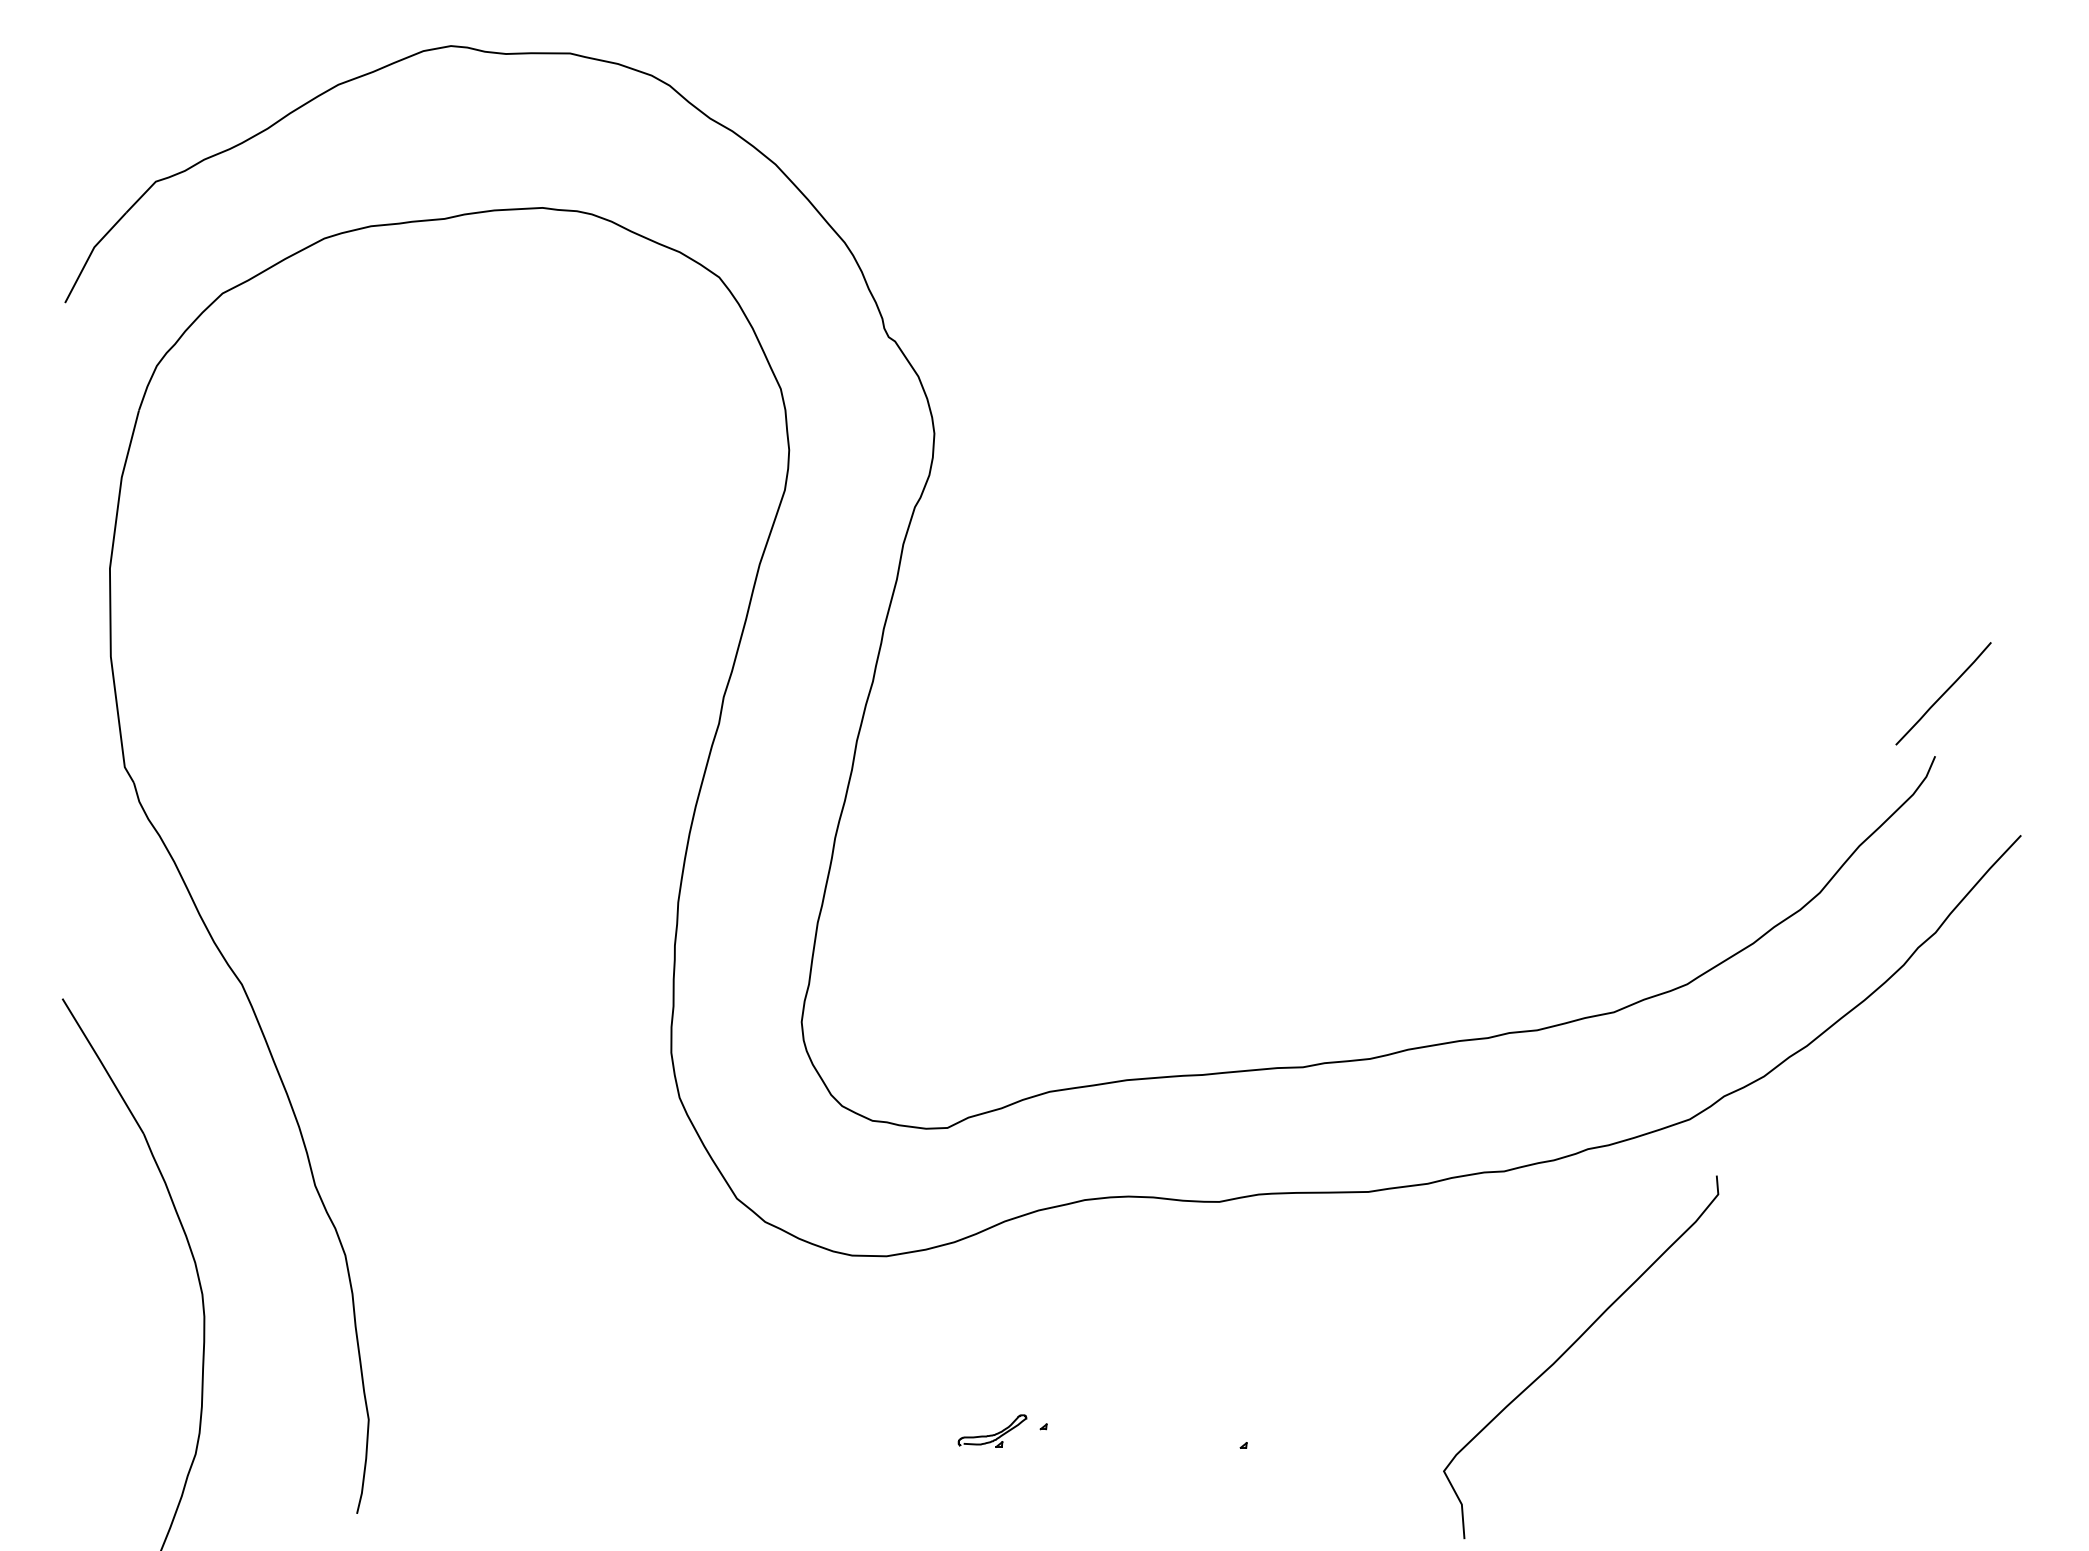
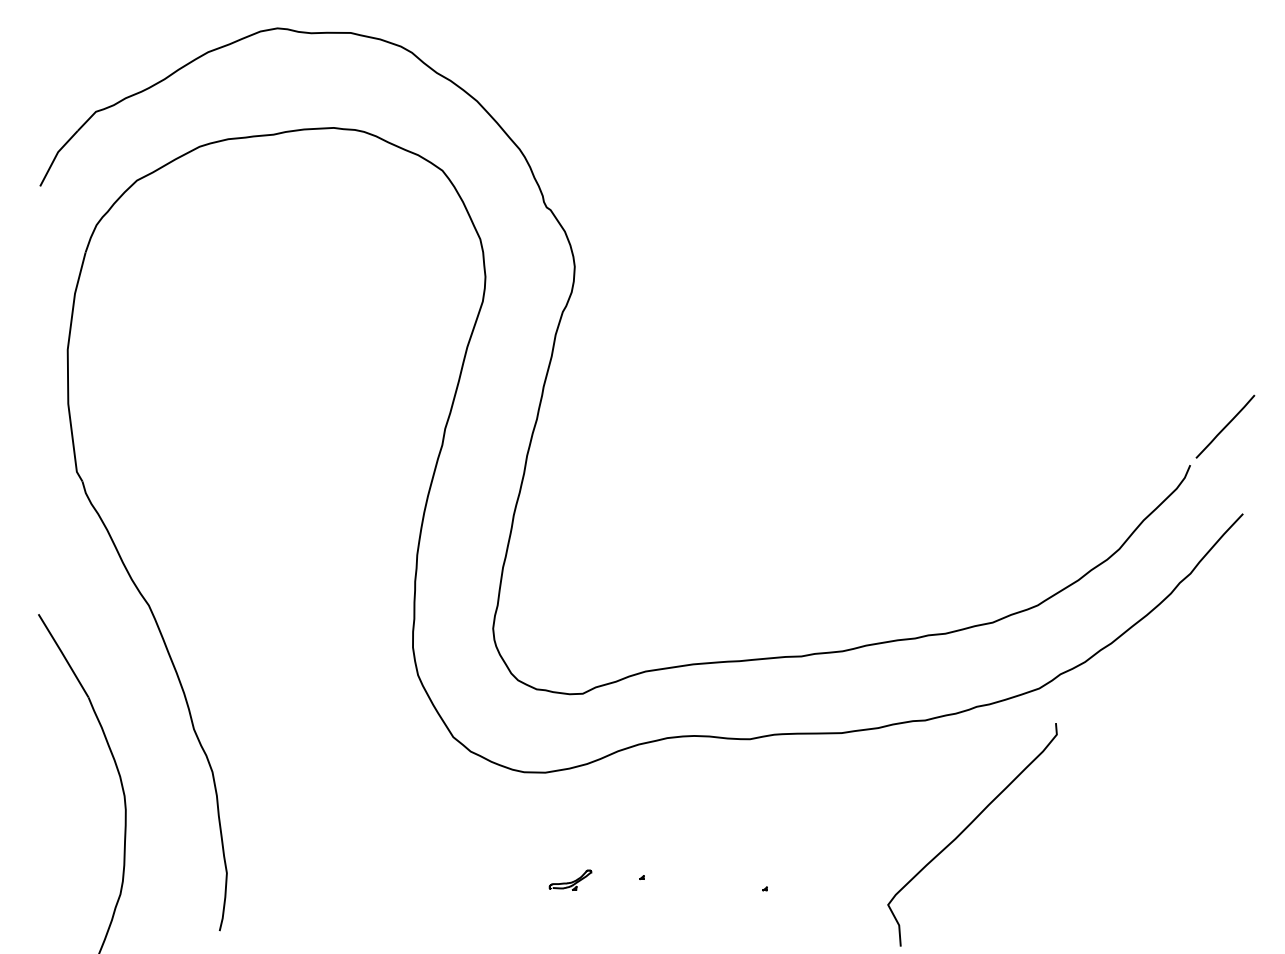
line: (1943, 693) -> (1225, 426), moved
part: (992, 1429) -> (570, 879), moved

